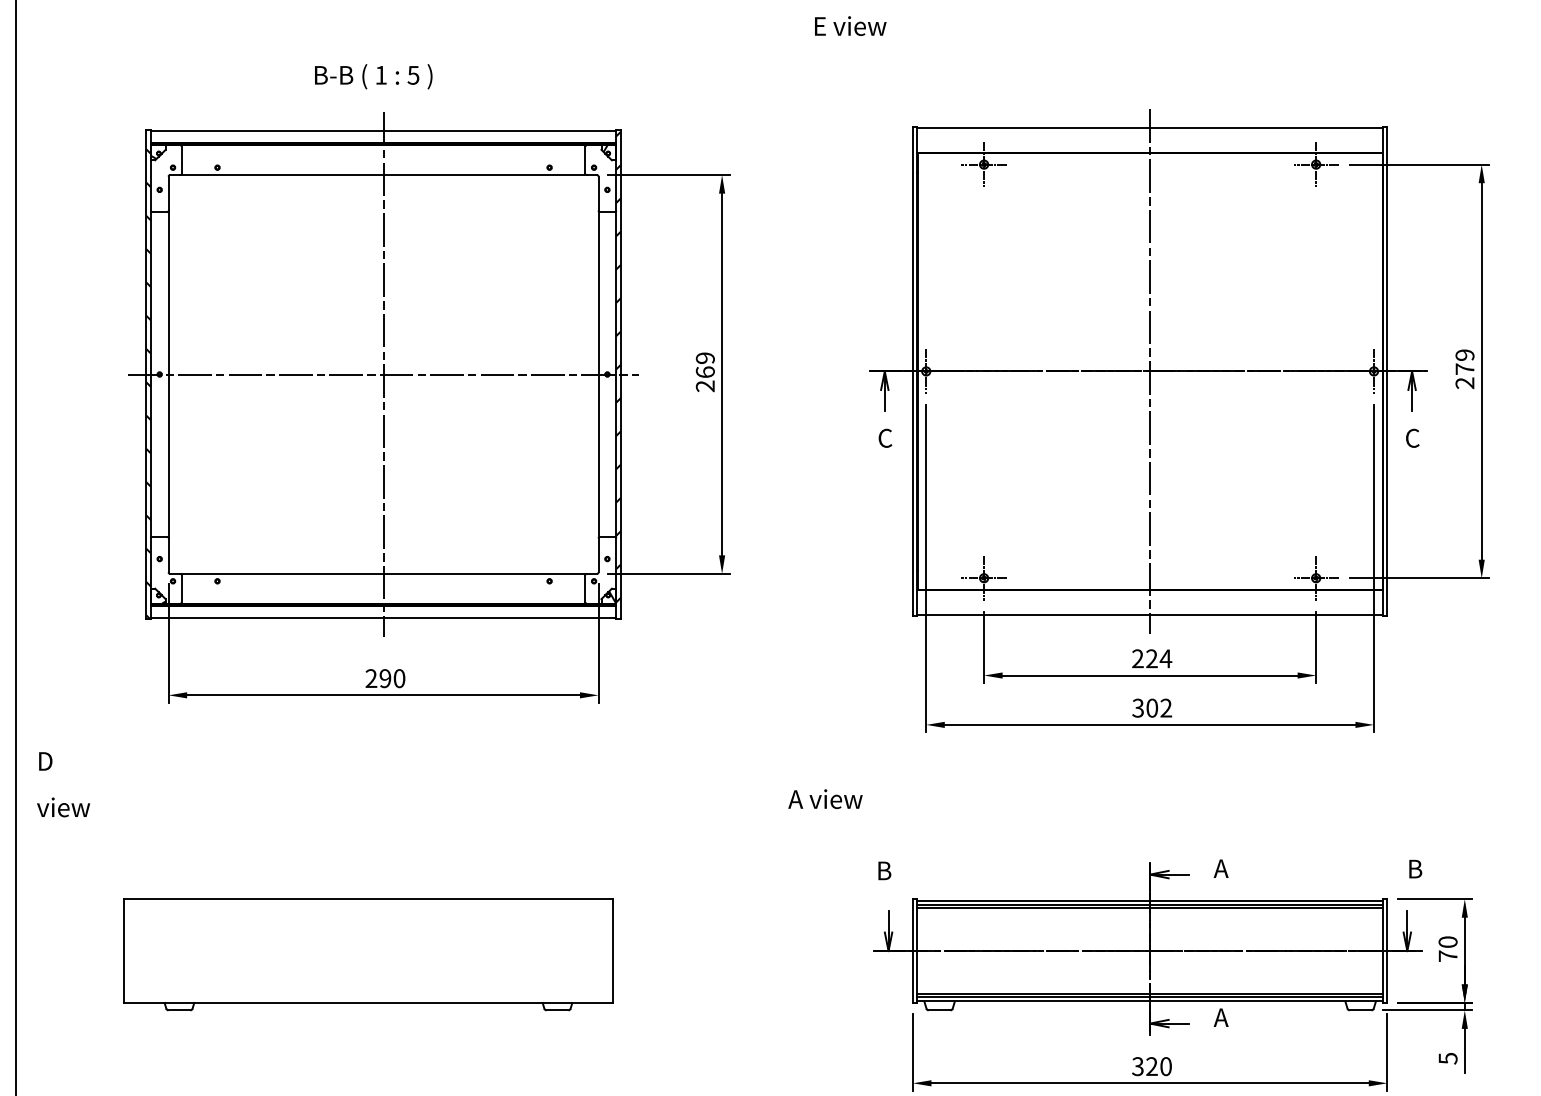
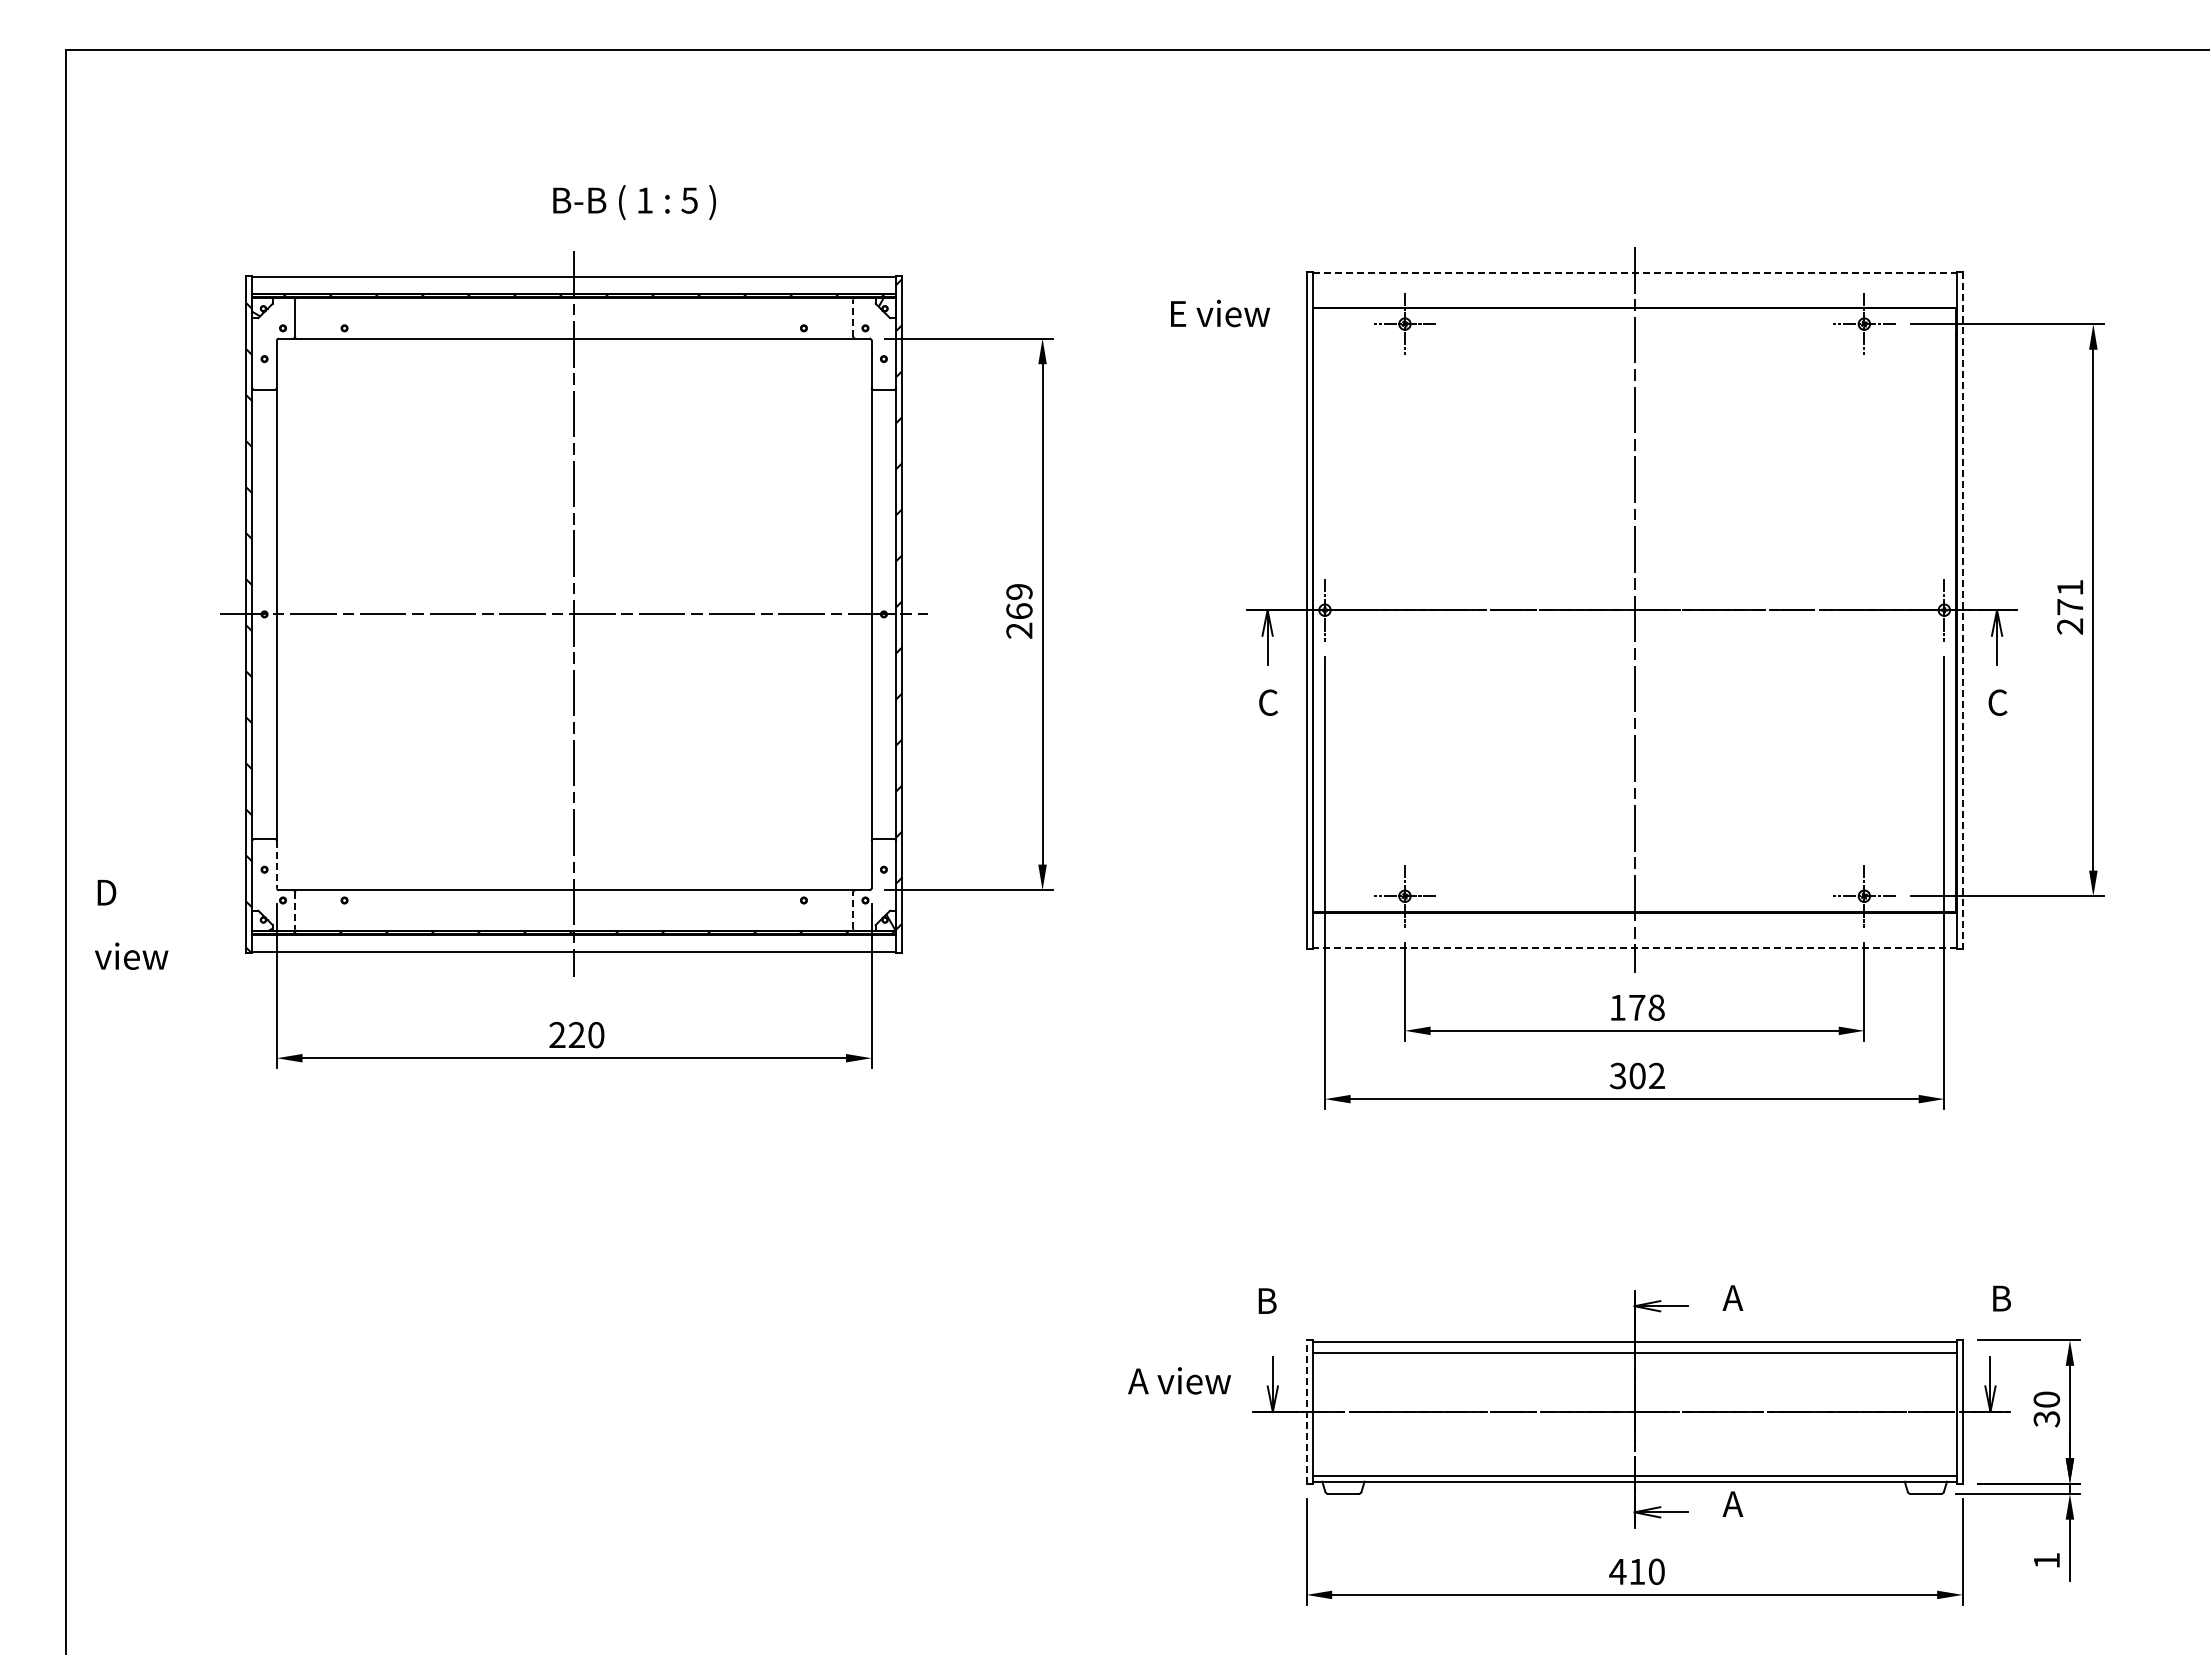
text: (850, 26) -> (1220, 313), moved
text: (373, 76) -> (634, 202), moved
line: (1150, 127) -> (1634, 272), solid -> dashed
line: (585, 159) -> (853, 317), solid -> dashed
text: (1465, 355) -> (2070, 587), 279 -> 271
line: (1387, 371) -> (1962, 610), solid -> dashed
line: (168, 555) -> (276, 864), solid -> dashed
line: (585, 588) -> (853, 910), solid -> dashed
line: (182, 589) -> (295, 911), solid -> dashed
line: (1150, 615) -> (1634, 947), solid -> dashed
text: (1152, 658) -> (1637, 1007), 224 -> 178
text: (385, 678) -> (576, 1035), 290 -> 220
text: (63, 784) -> (131, 924), moved
text: (825, 798) -> (1179, 1380), moved
line: (1150, 905) -> (1634, 1348), removed
line: (912, 951) -> (1306, 1412), solid -> dashed
part: (368, 954) -> (553, 1416), removed
text: (1447, 956) -> (2046, 1419), 70 -> 30
line: (1150, 994) -> (1634, 1471), removed
text: (1448, 1058) -> (2047, 1560), 5 -> 1
text: (1144, 1066) -> (1627, 1571), 320 -> 410

